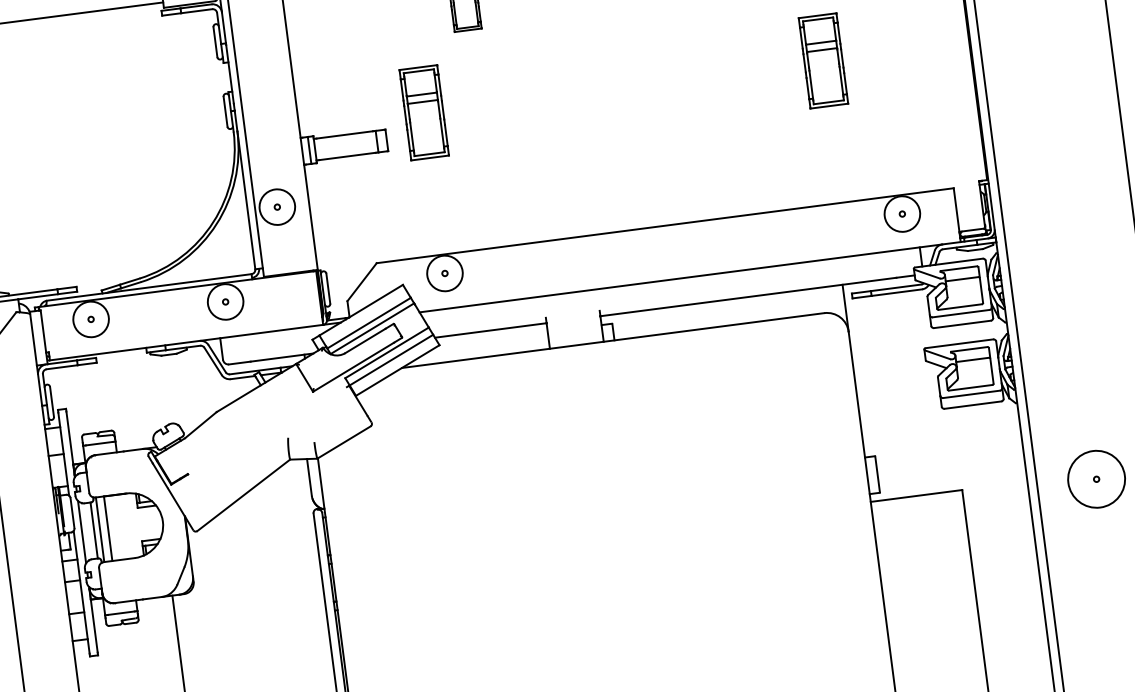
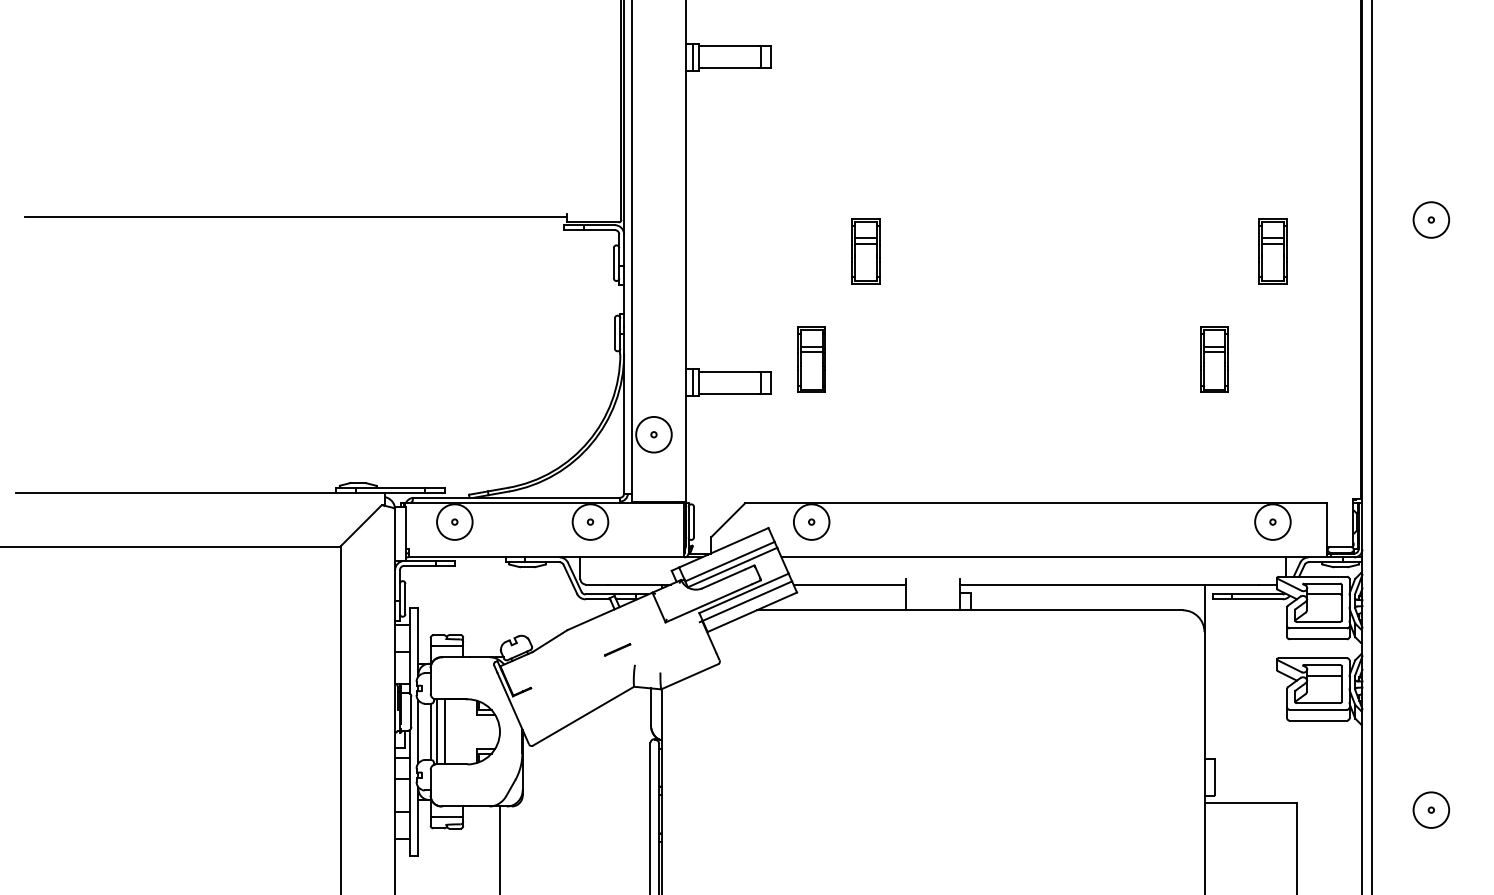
part: (823, 60) -> (1214, 359), size x0.71
part: (423, 112) -> (811, 359), size x0.71
line: (268, 424) -> (617, 649), added
circle: (1096, 478) -> (1431, 809), size x0.62

